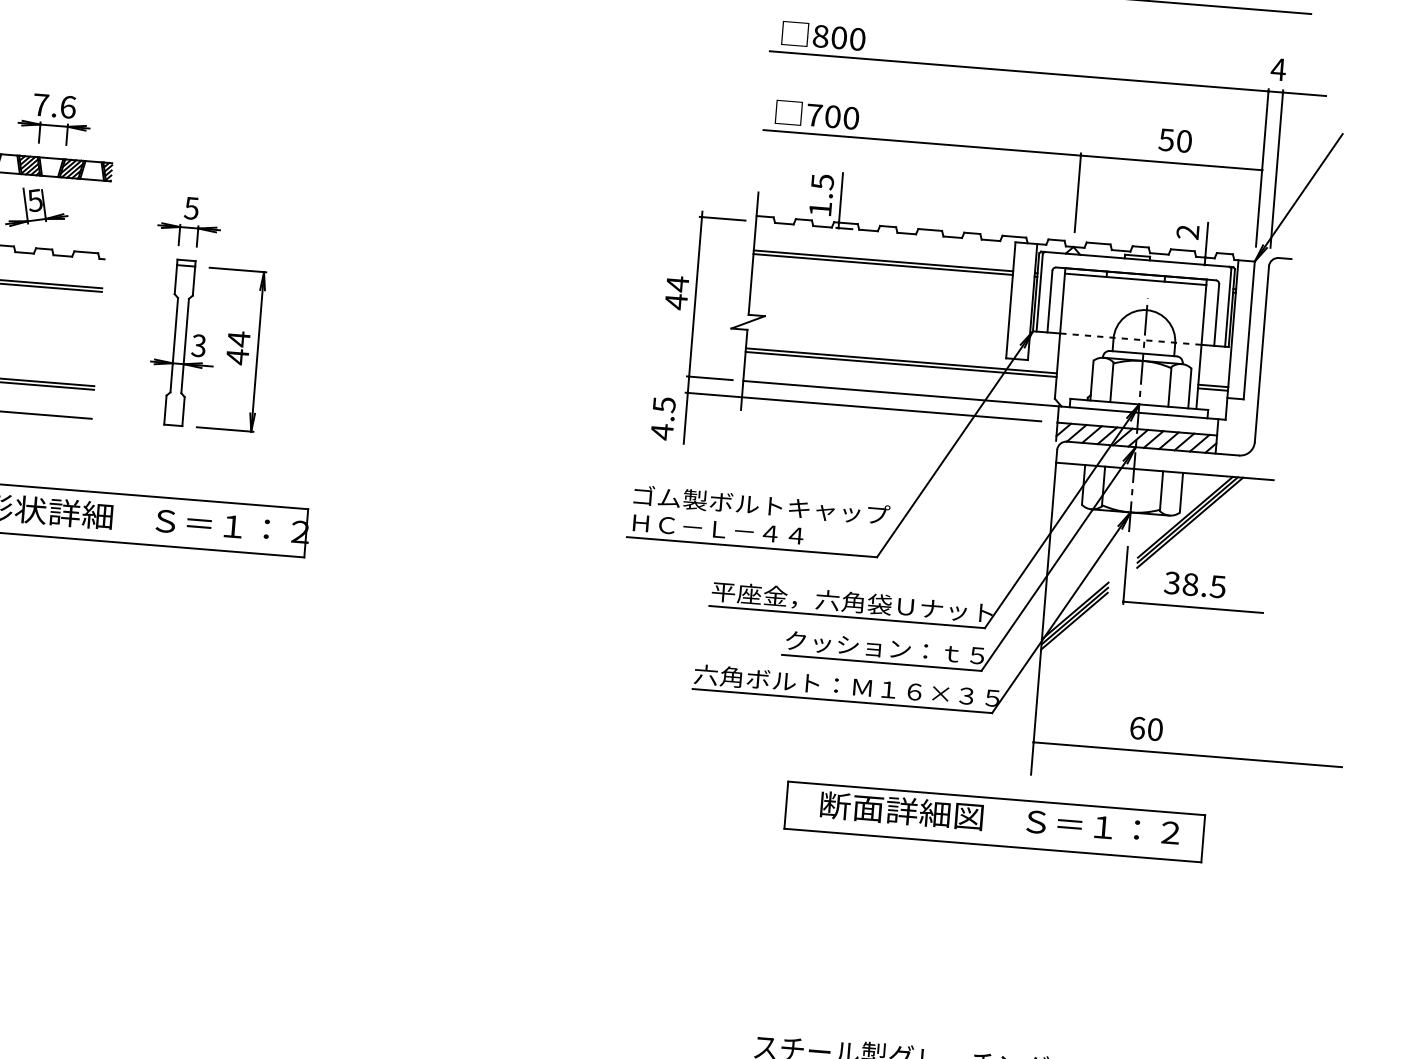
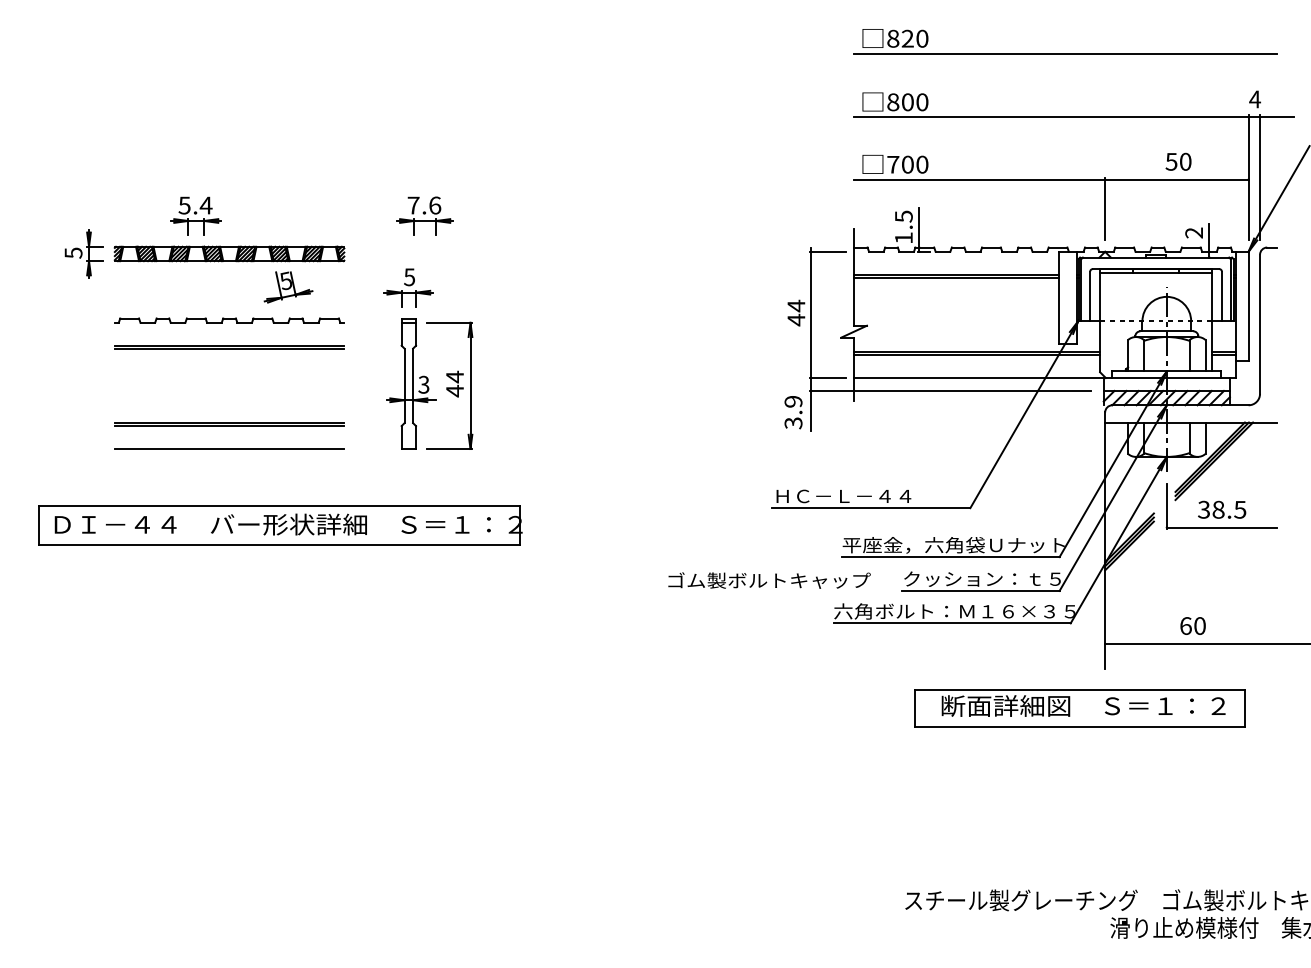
part: (53, 118) -> (424, 215), moved
text: (663, 418) -> (793, 412), 4.5 -> 3.9
text: (761, 505) -> (769, 580), moved

